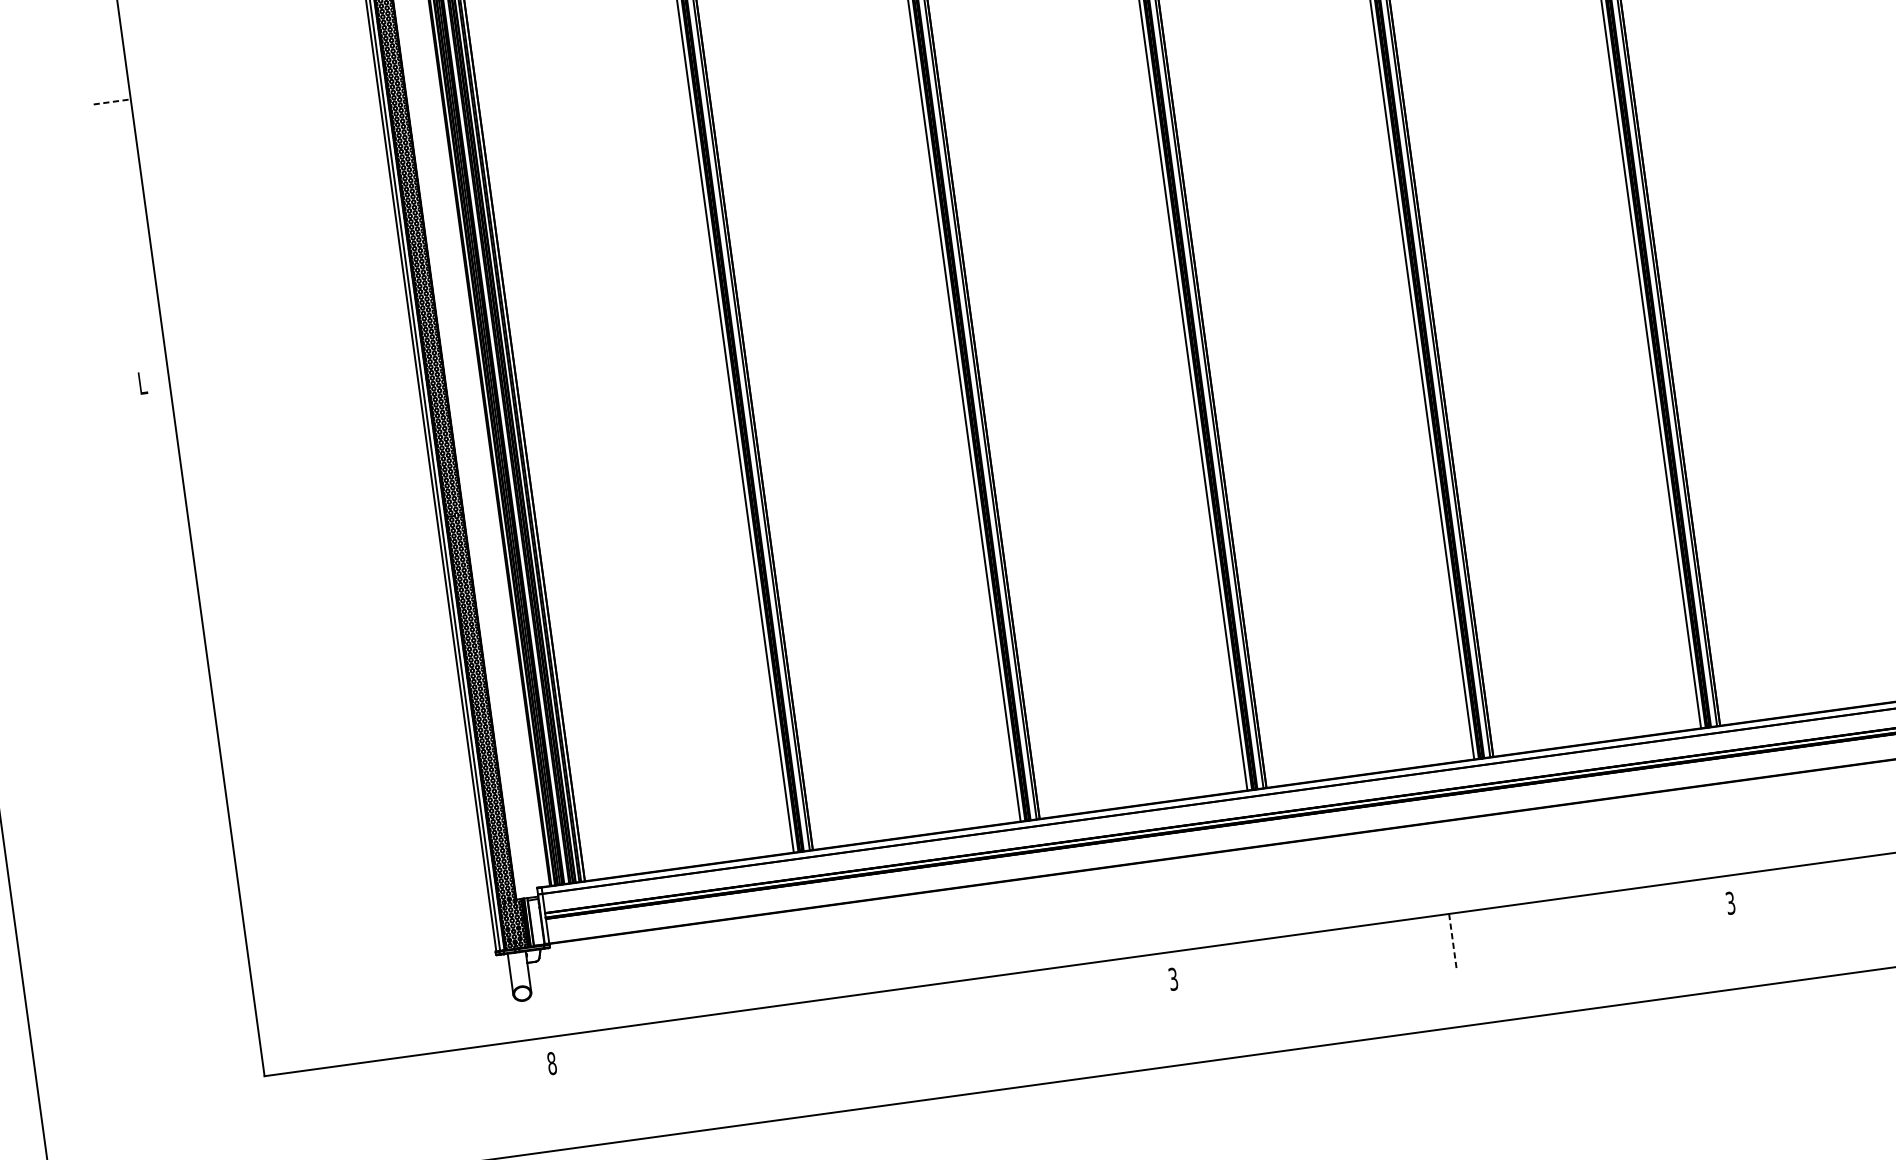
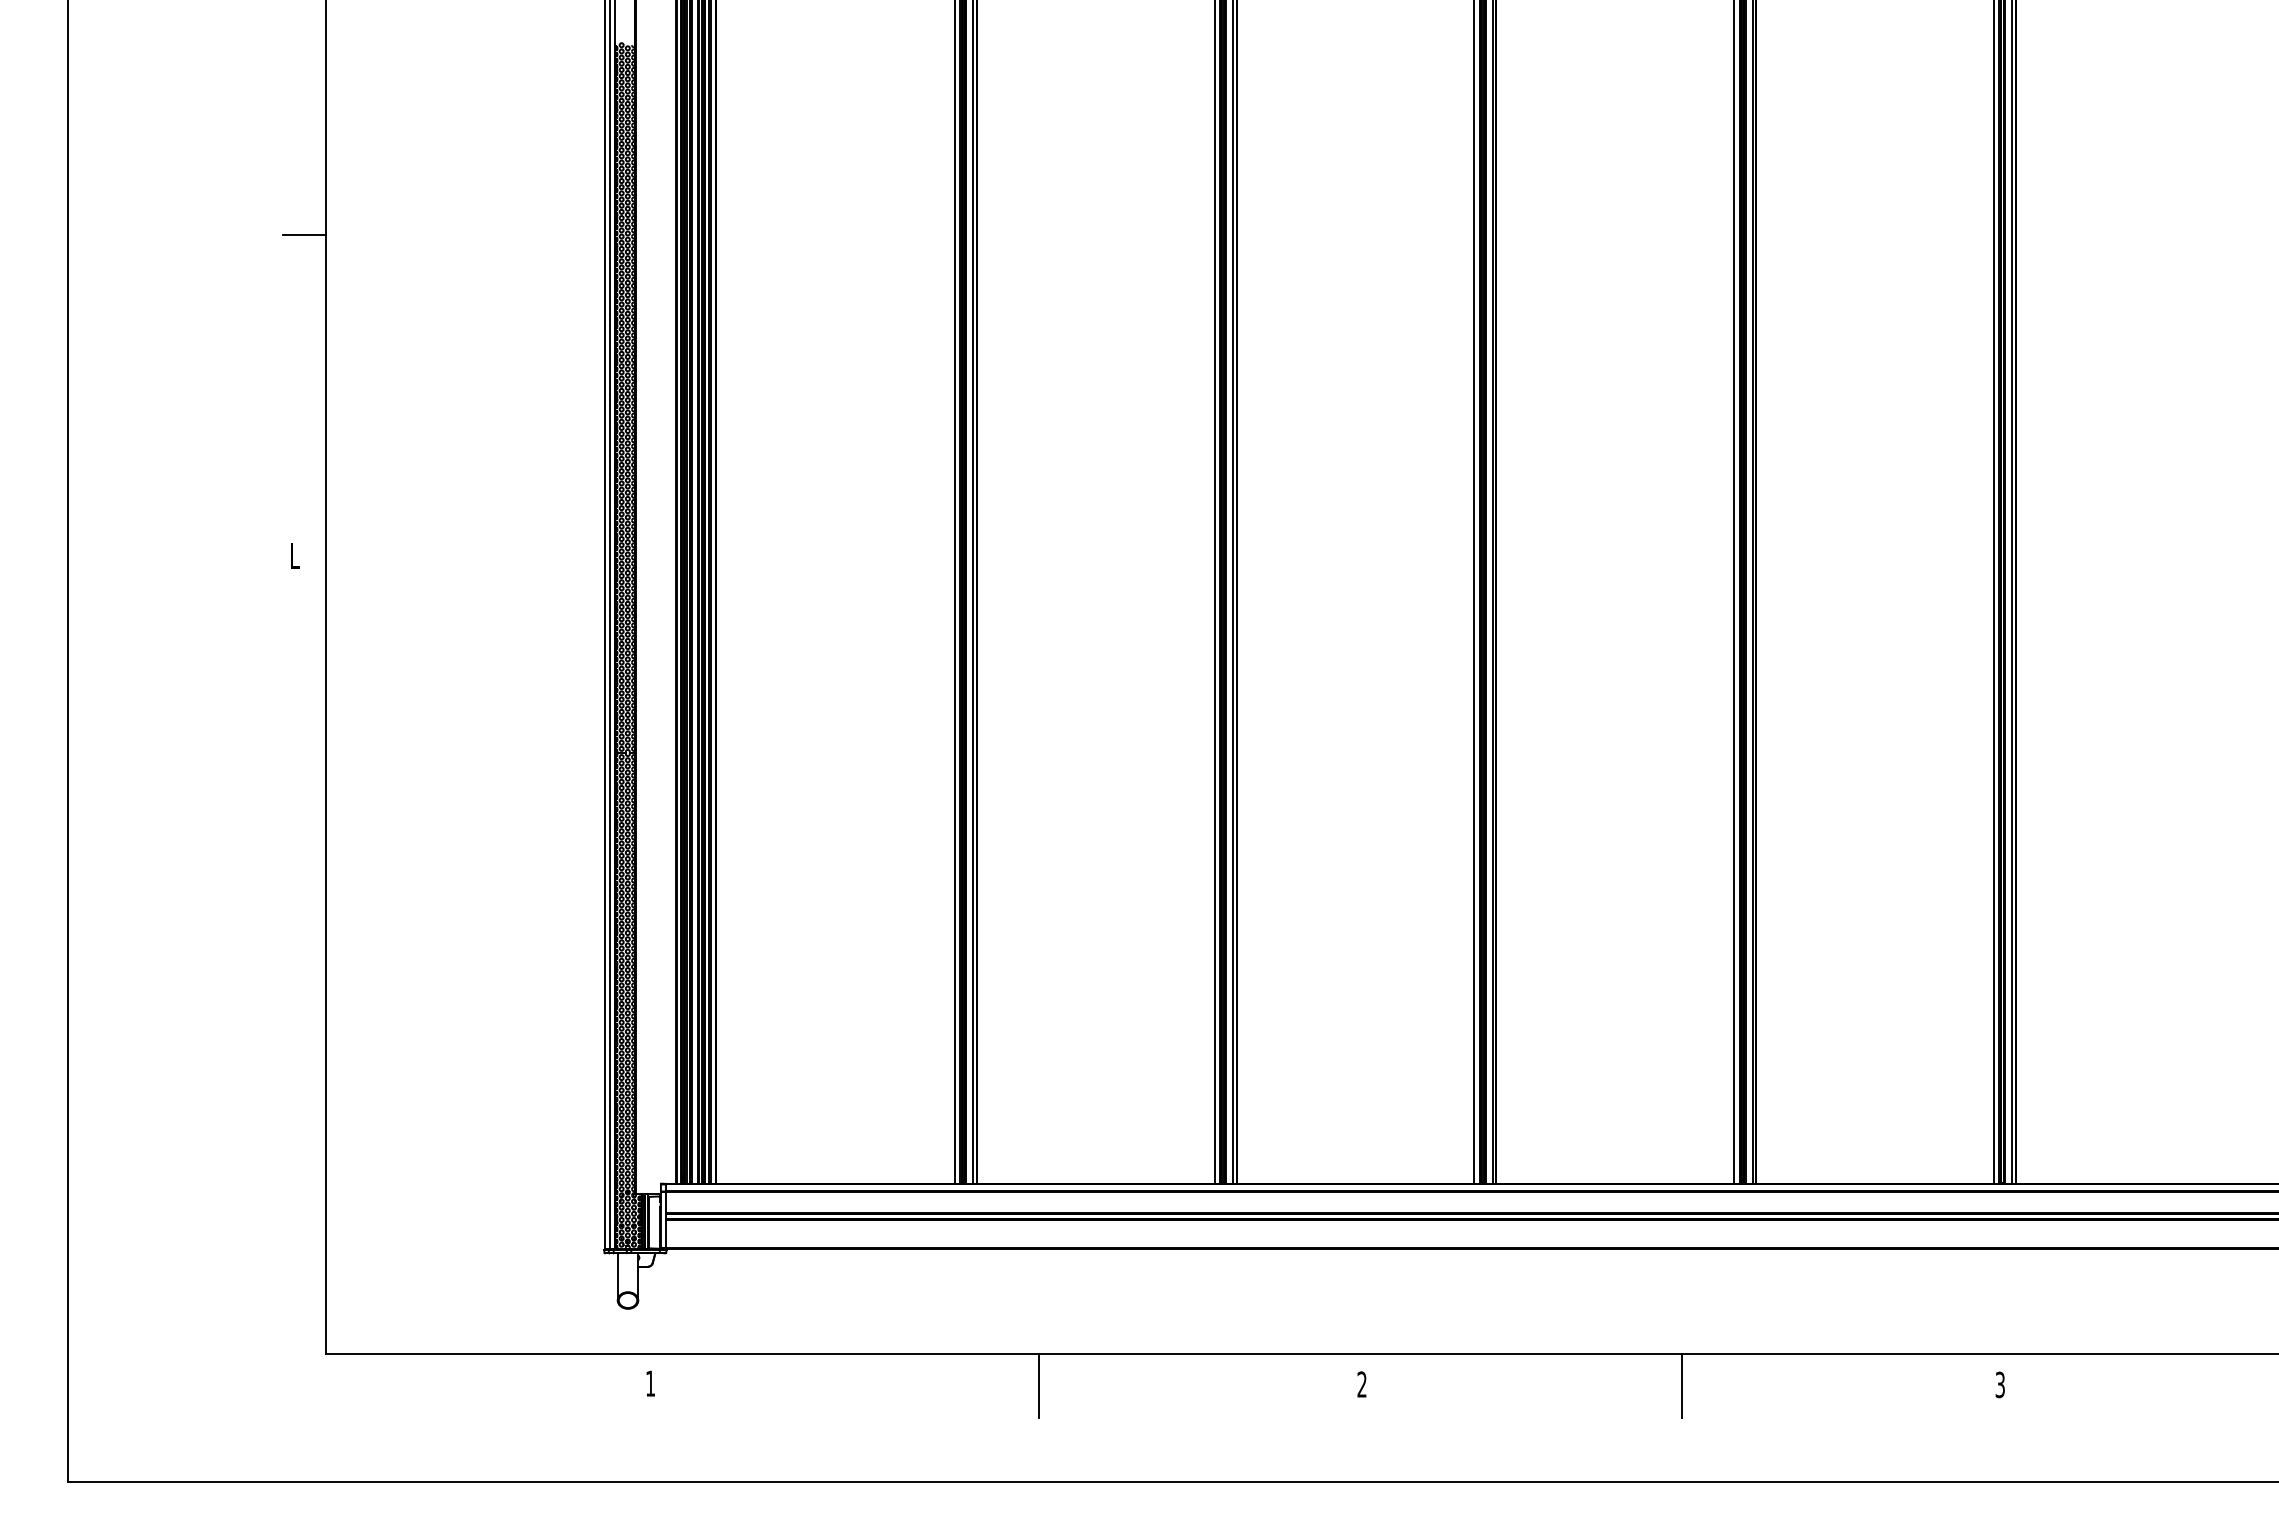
line: (112, 101) -> (304, 234), dashed -> solid
line: (1453, 942) -> (1682, 1386), dashed -> solid
text: (1172, 979) -> (1361, 1384), 3 -> 2
line: (891, 1018) -> (1039, 1385), added
text: (551, 1063) -> (650, 1383), 8 -> 1

